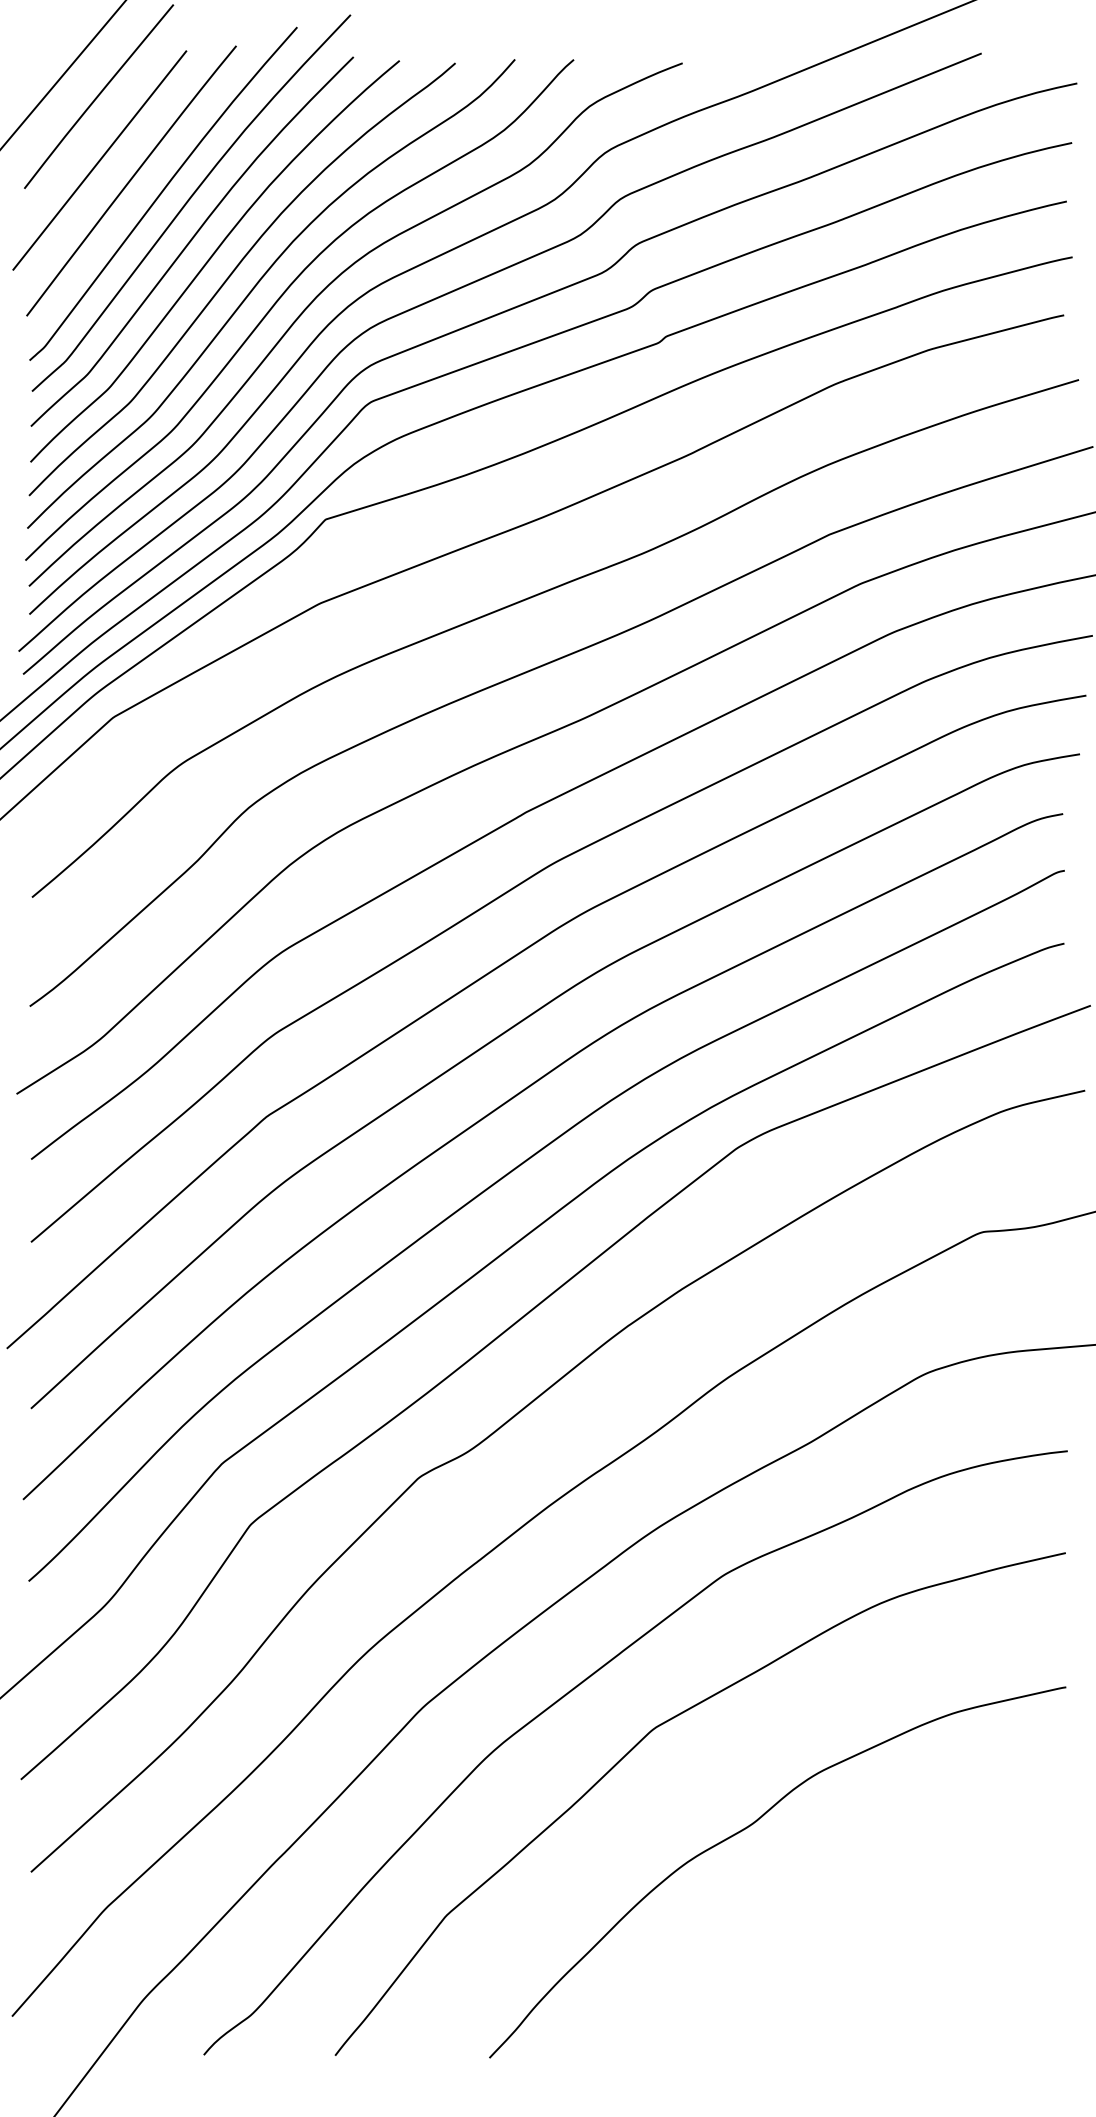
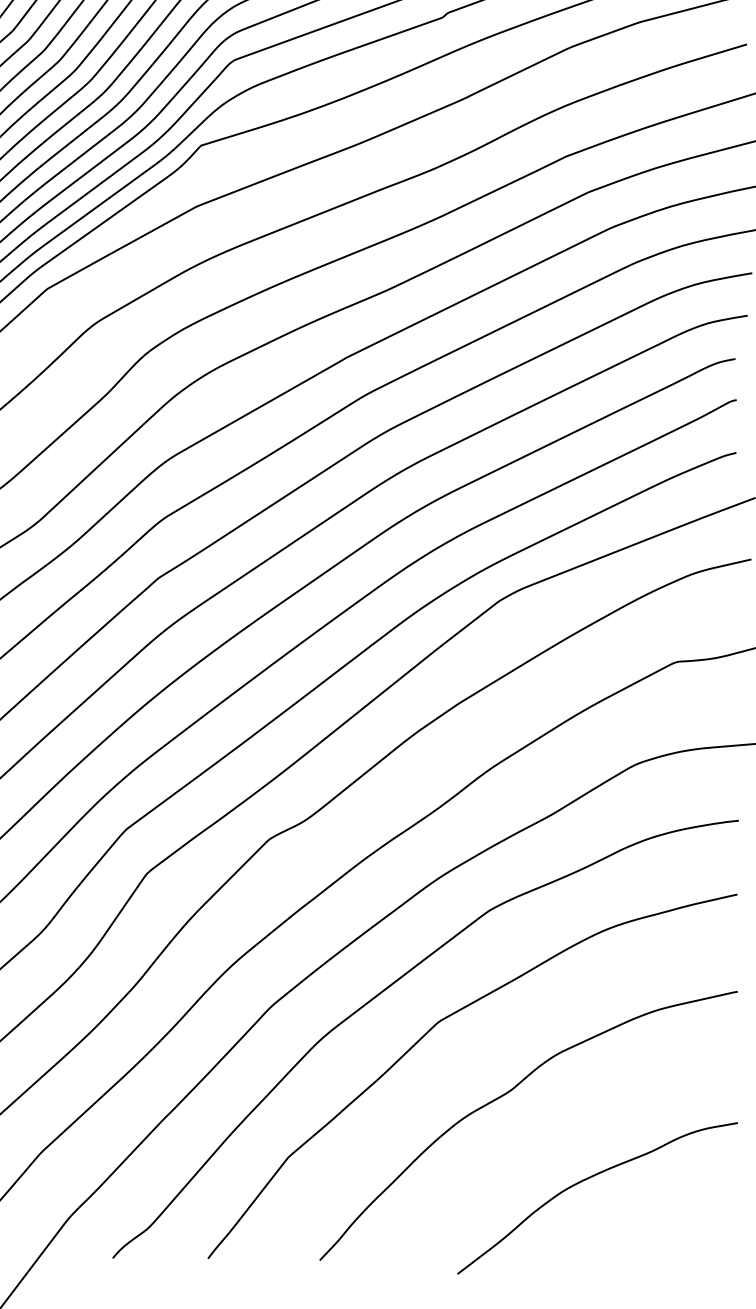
curve: (858, 1946) -> (587, 1179), added

